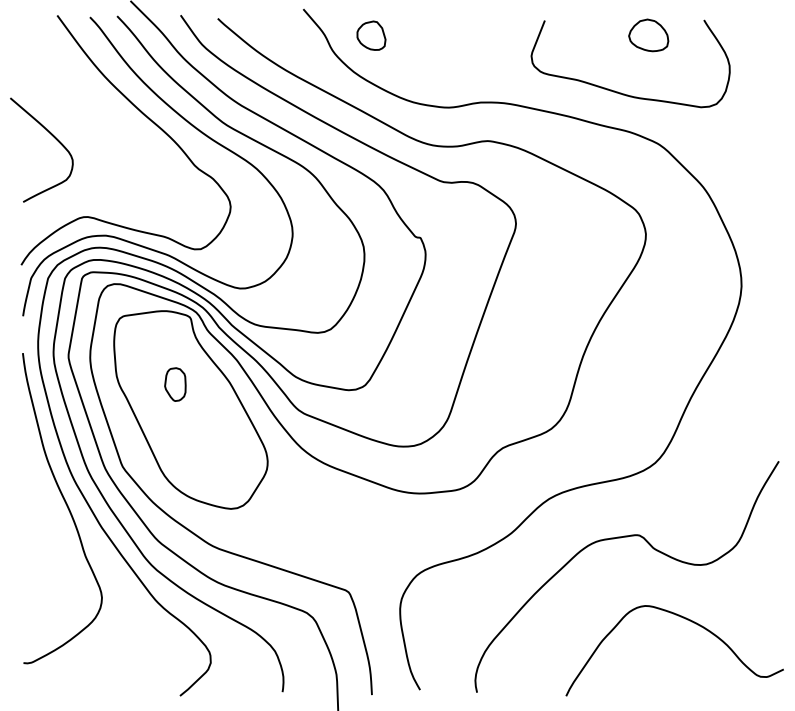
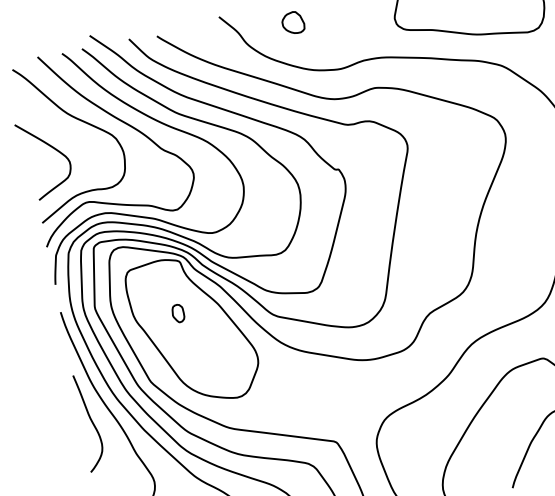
part: (371, 35) -> (293, 22), moved
curve: (99, 111) -> (82, 122), added
part: (175, 384) -> (178, 313), size x0.71
curve: (34, 502) -> (90, 421), added

